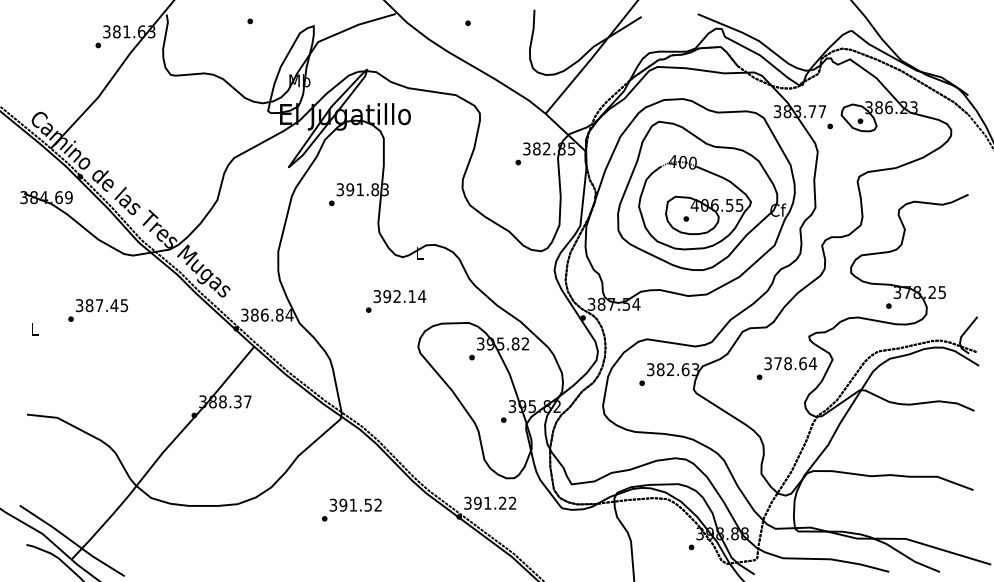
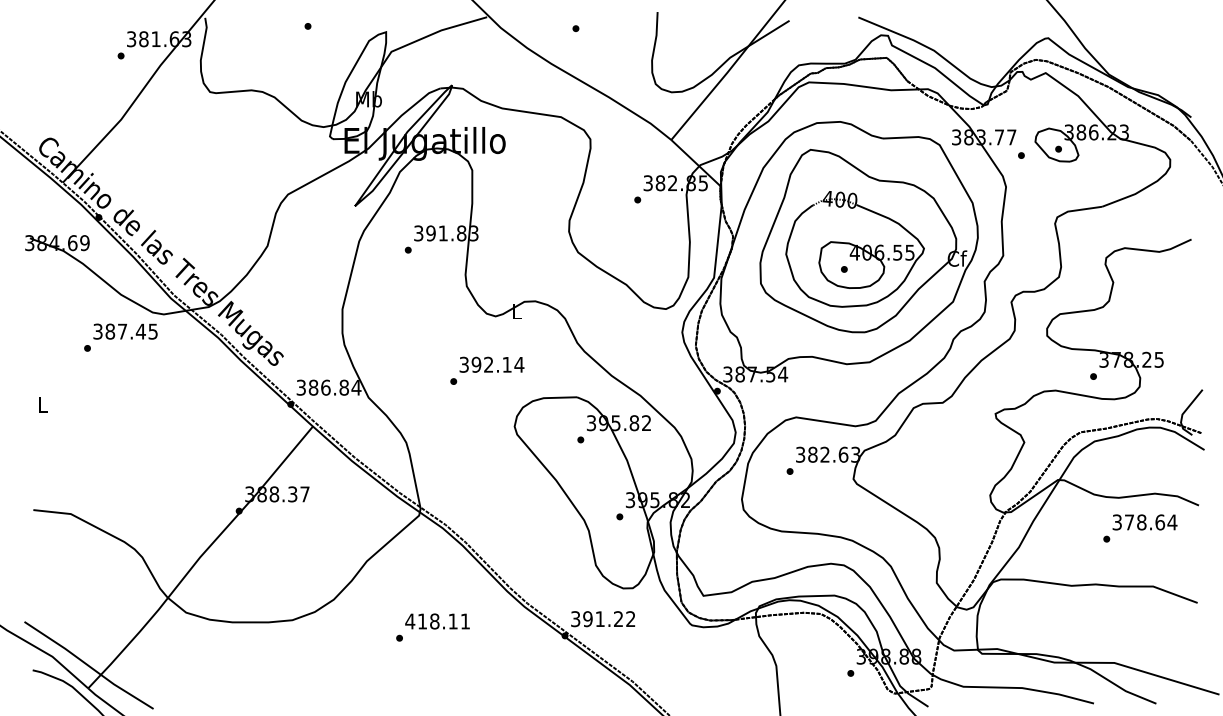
text: (97, 310) -> (120, 337), moved
text: (786, 368) -> (1139, 528), moved
text: (355, 504) -> (437, 620), 391.52 -> 418.11

